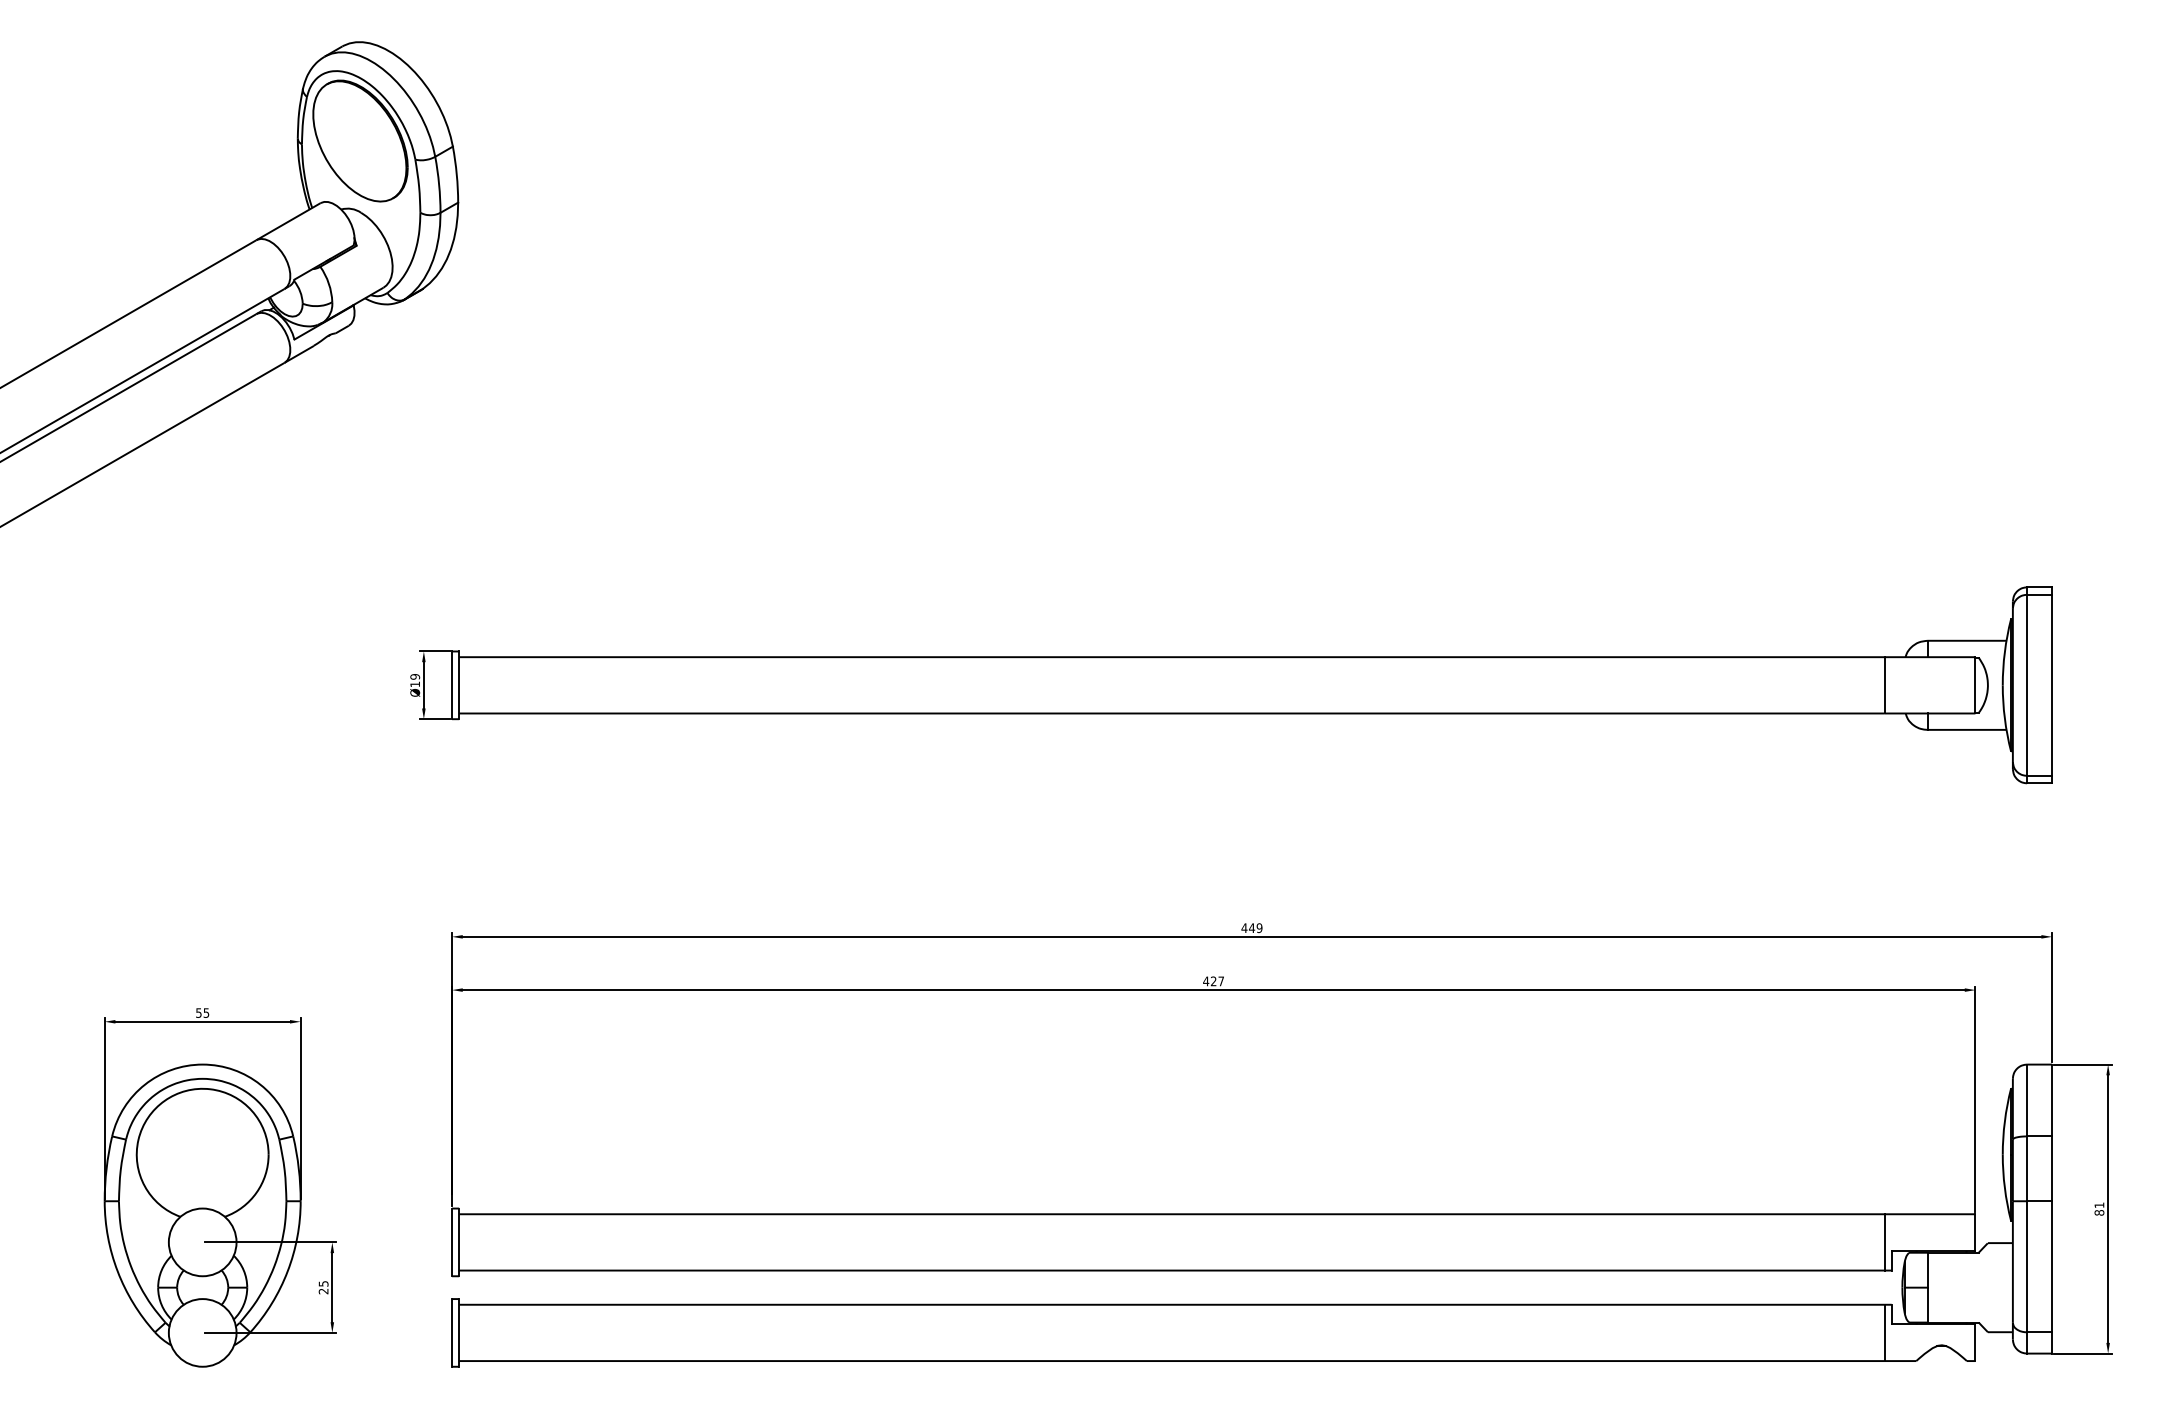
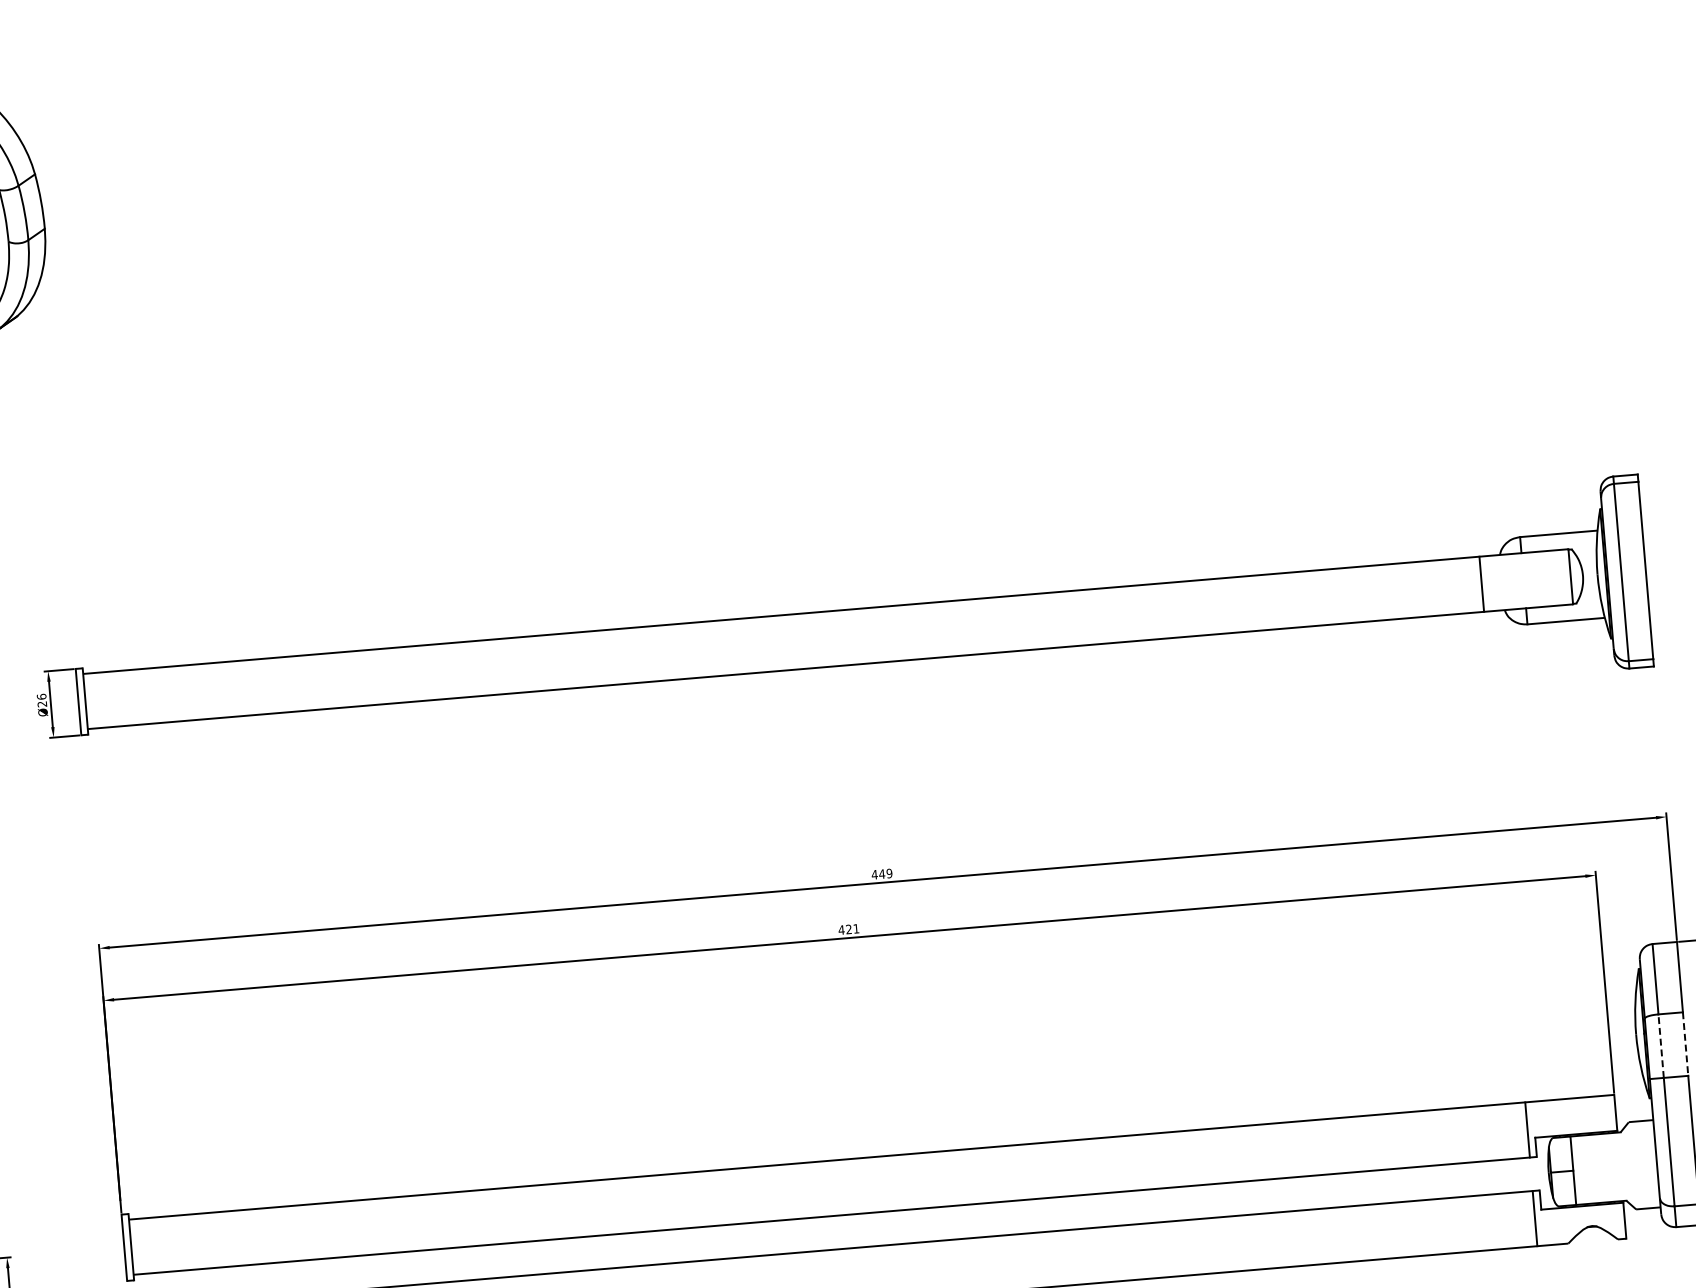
text: (415, 680) -> (42, 700), Ø19 -> Ø26
text: (1220, 981) -> (855, 929), 427 -> 421
line: (2027, 1168) -> (1661, 1045), solid -> dashed
line: (2052, 1169) -> (1686, 1044), solid -> dashed

